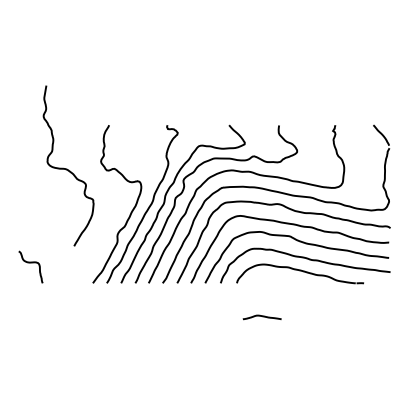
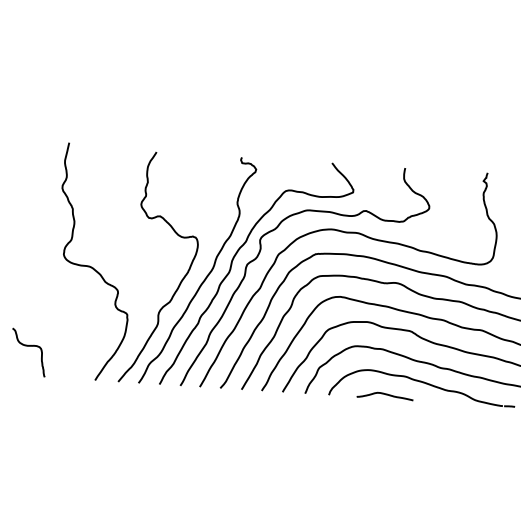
curve: (67, 168) -> (92, 265), moved
curve: (261, 316) -> (384, 394), moved

